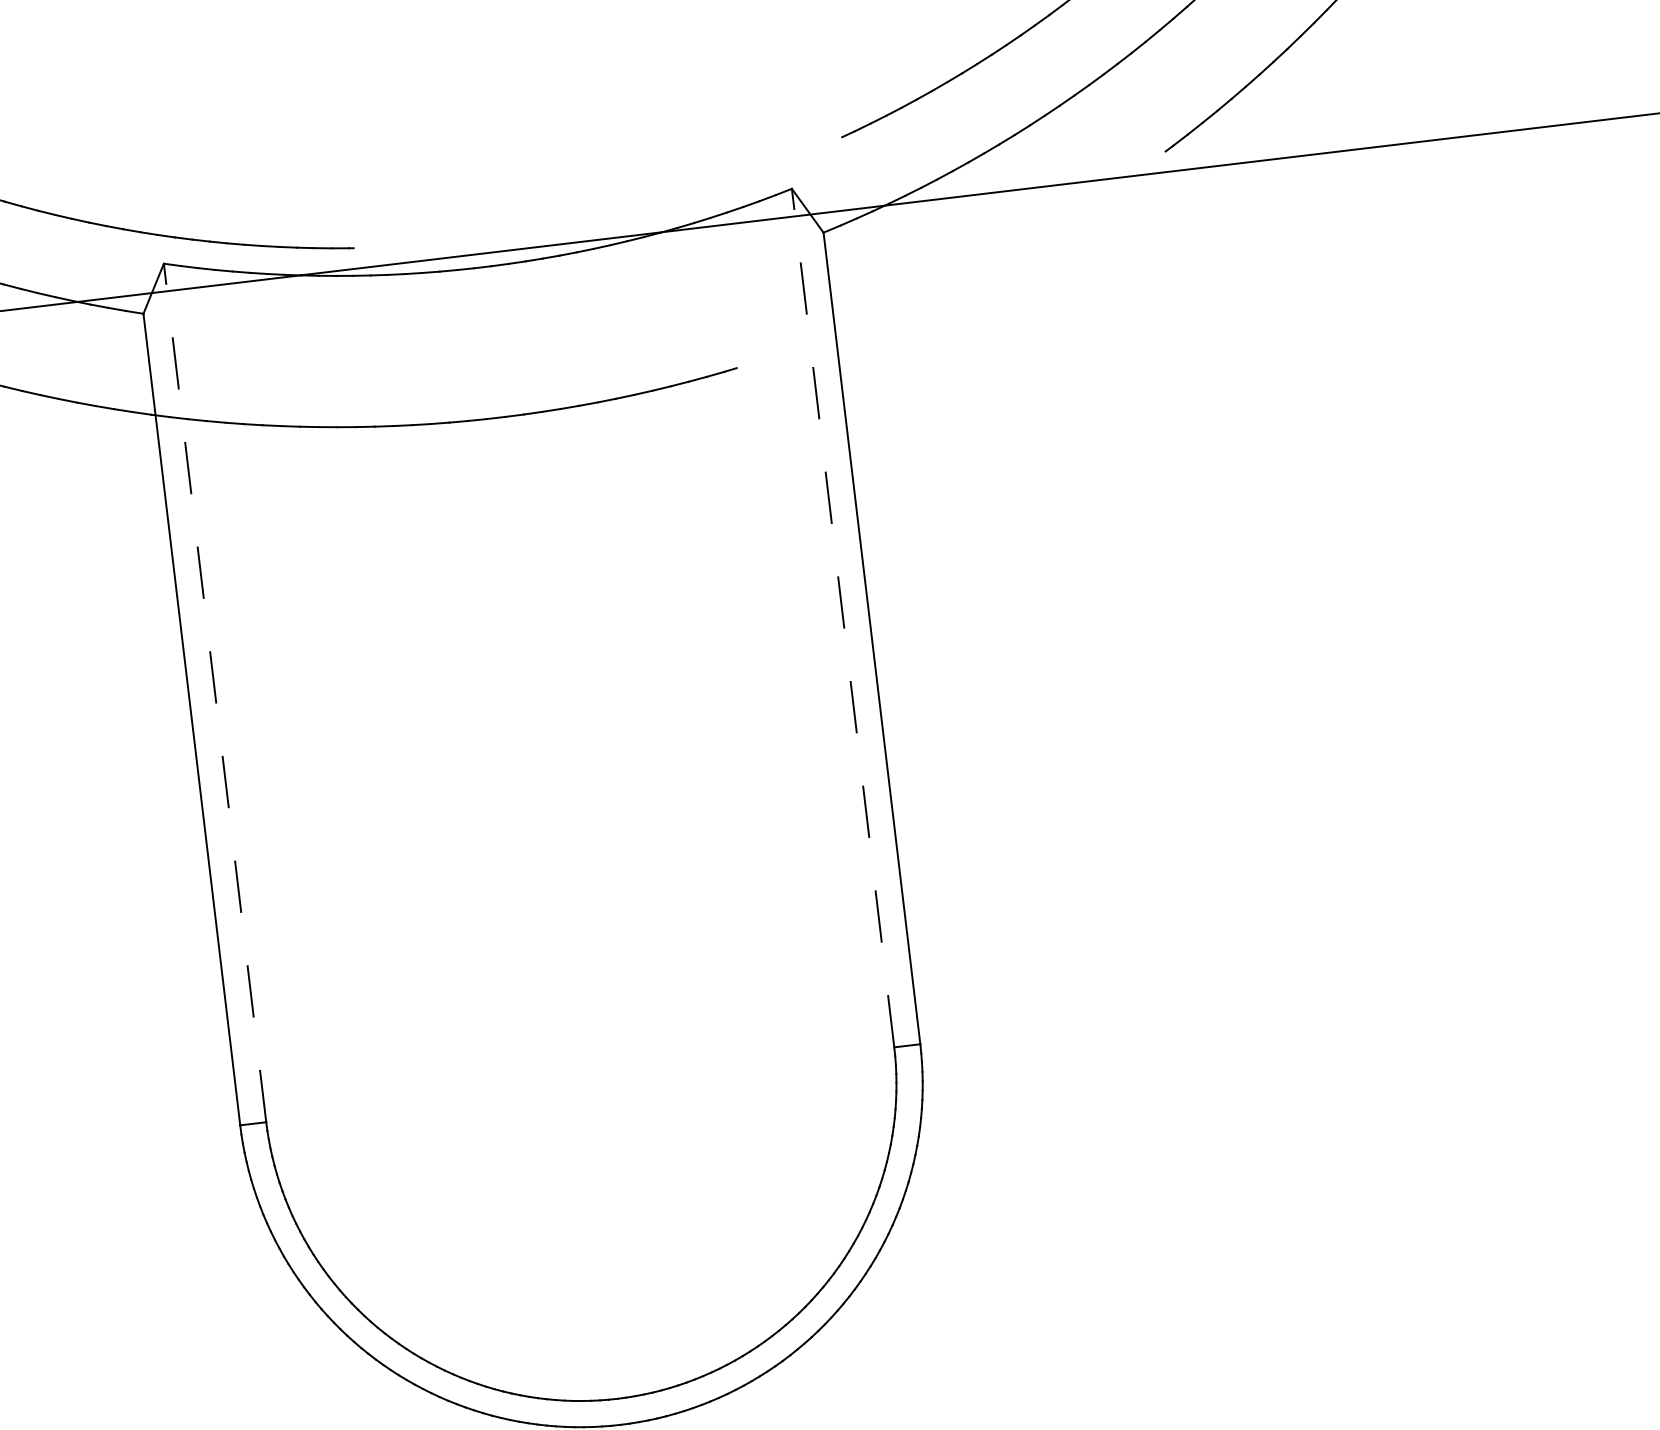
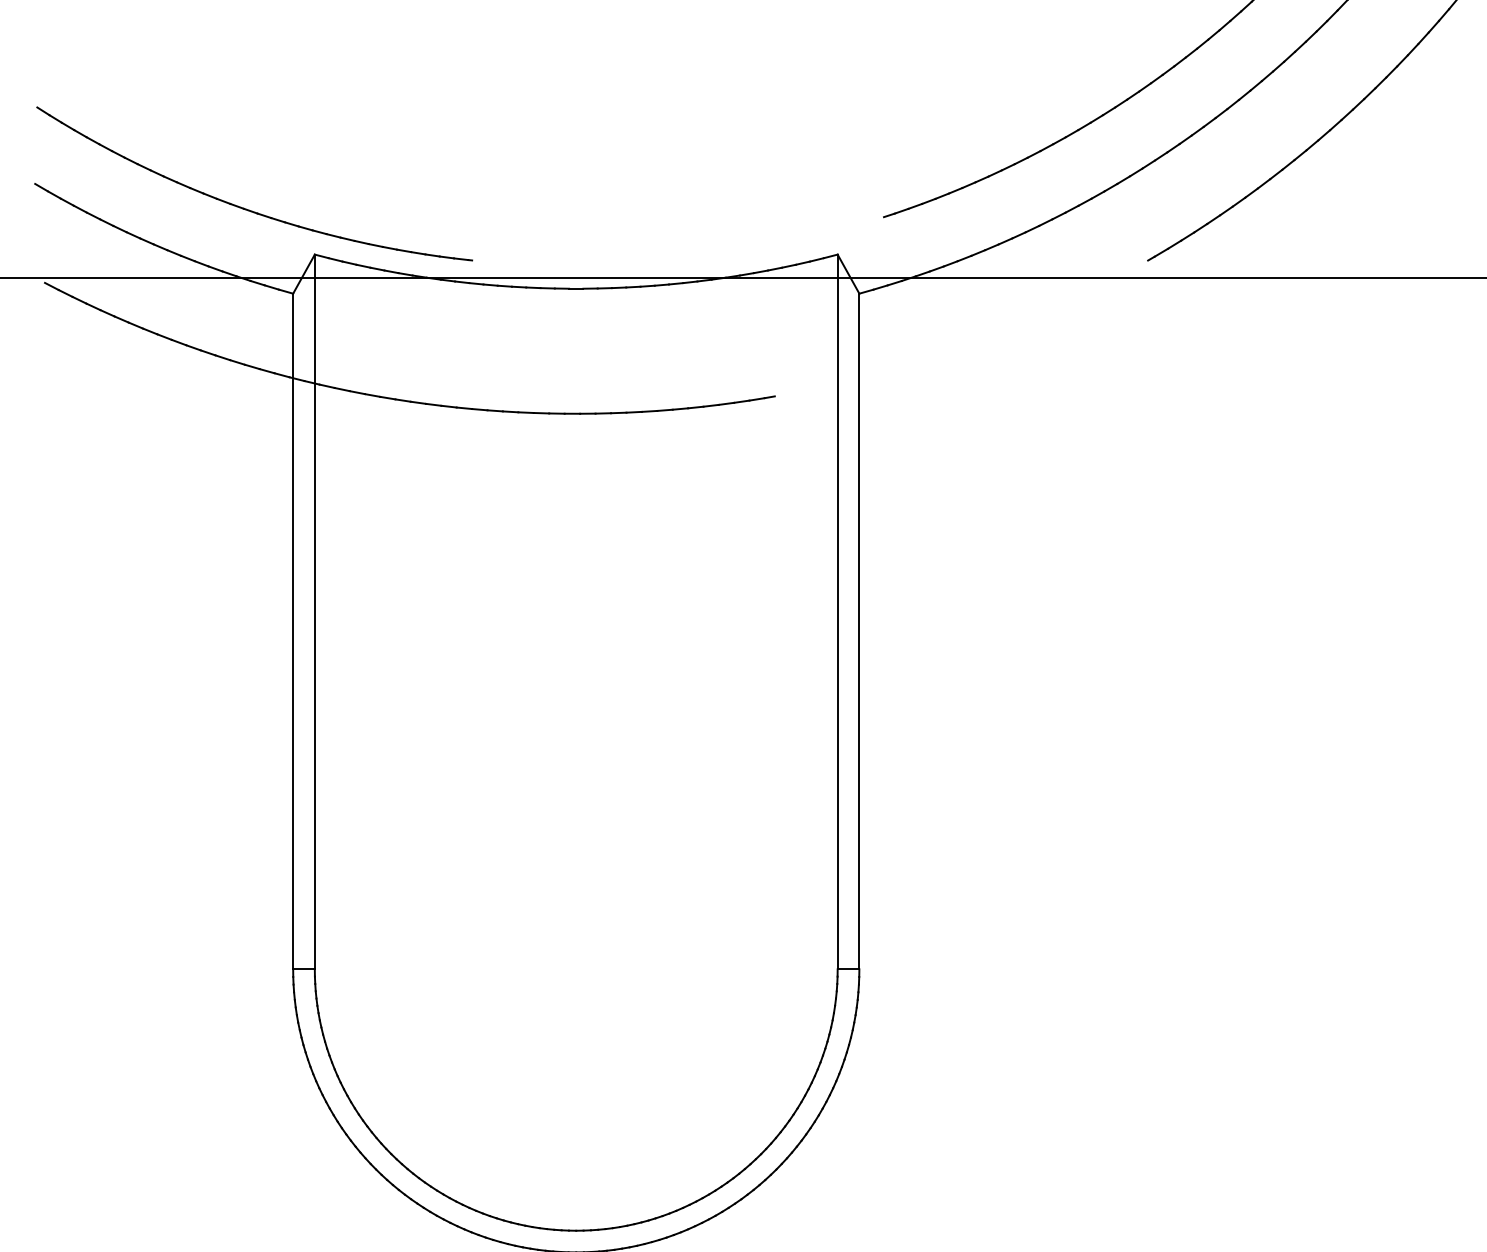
line: (842, 617) -> (837, 611), dashed -> solid
line: (214, 692) -> (314, 611), dashed -> solid

